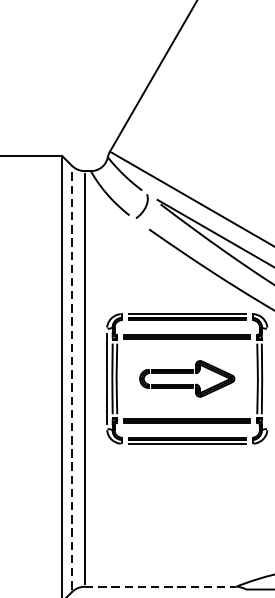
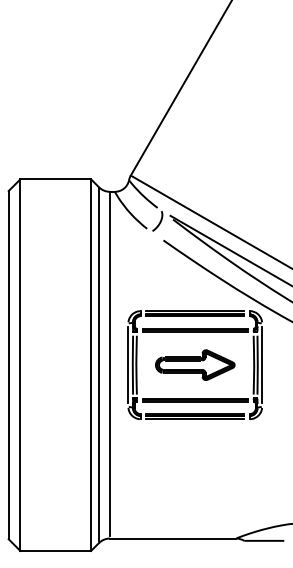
line: (267, 378) -> (262, 364), added
line: (72, 379) -> (99, 365), dashed -> solid
line: (161, 586) -> (173, 538), dashed -> solid

